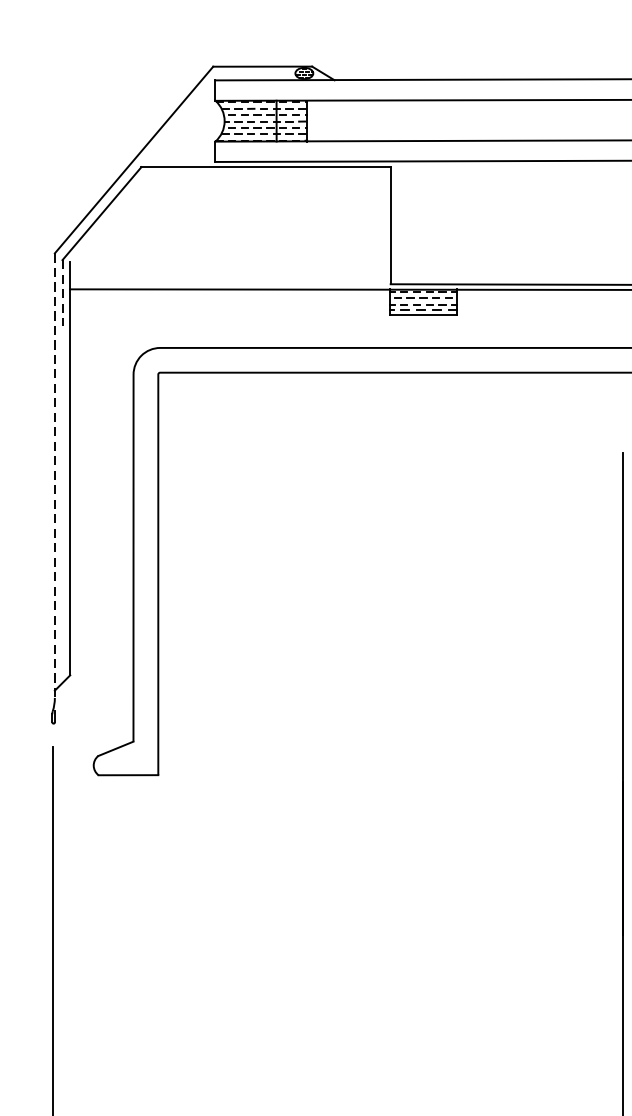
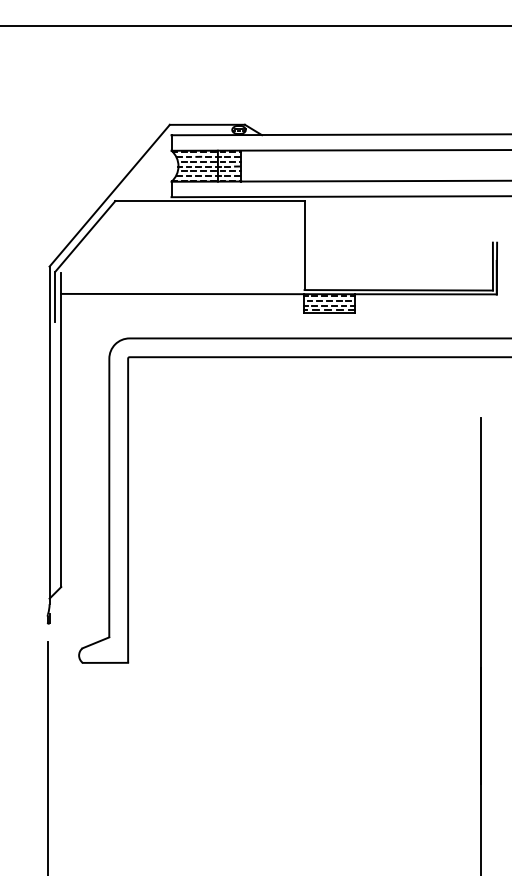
line: (62, 294) -> (55, 297), dashed -> solid
line: (54, 475) -> (49, 435), dashed -> solid

